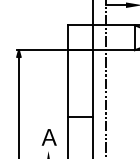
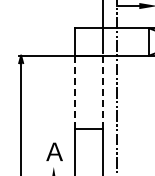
line: (68, 83) -> (75, 92), solid -> dashed
line: (93, 83) -> (103, 92), solid -> dashed

